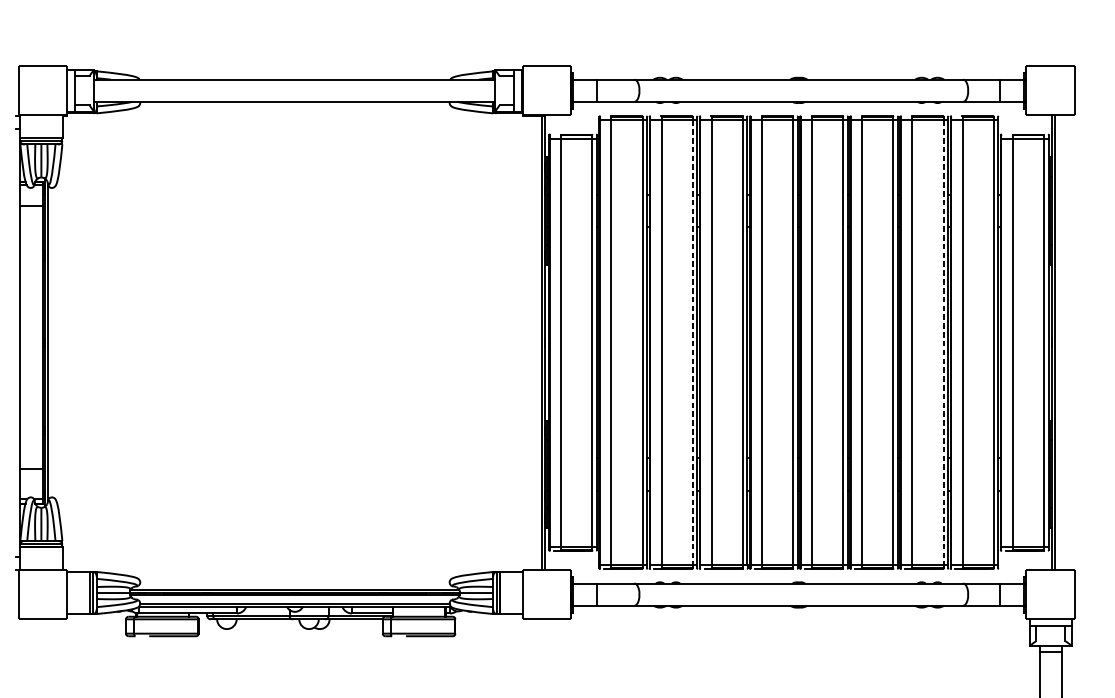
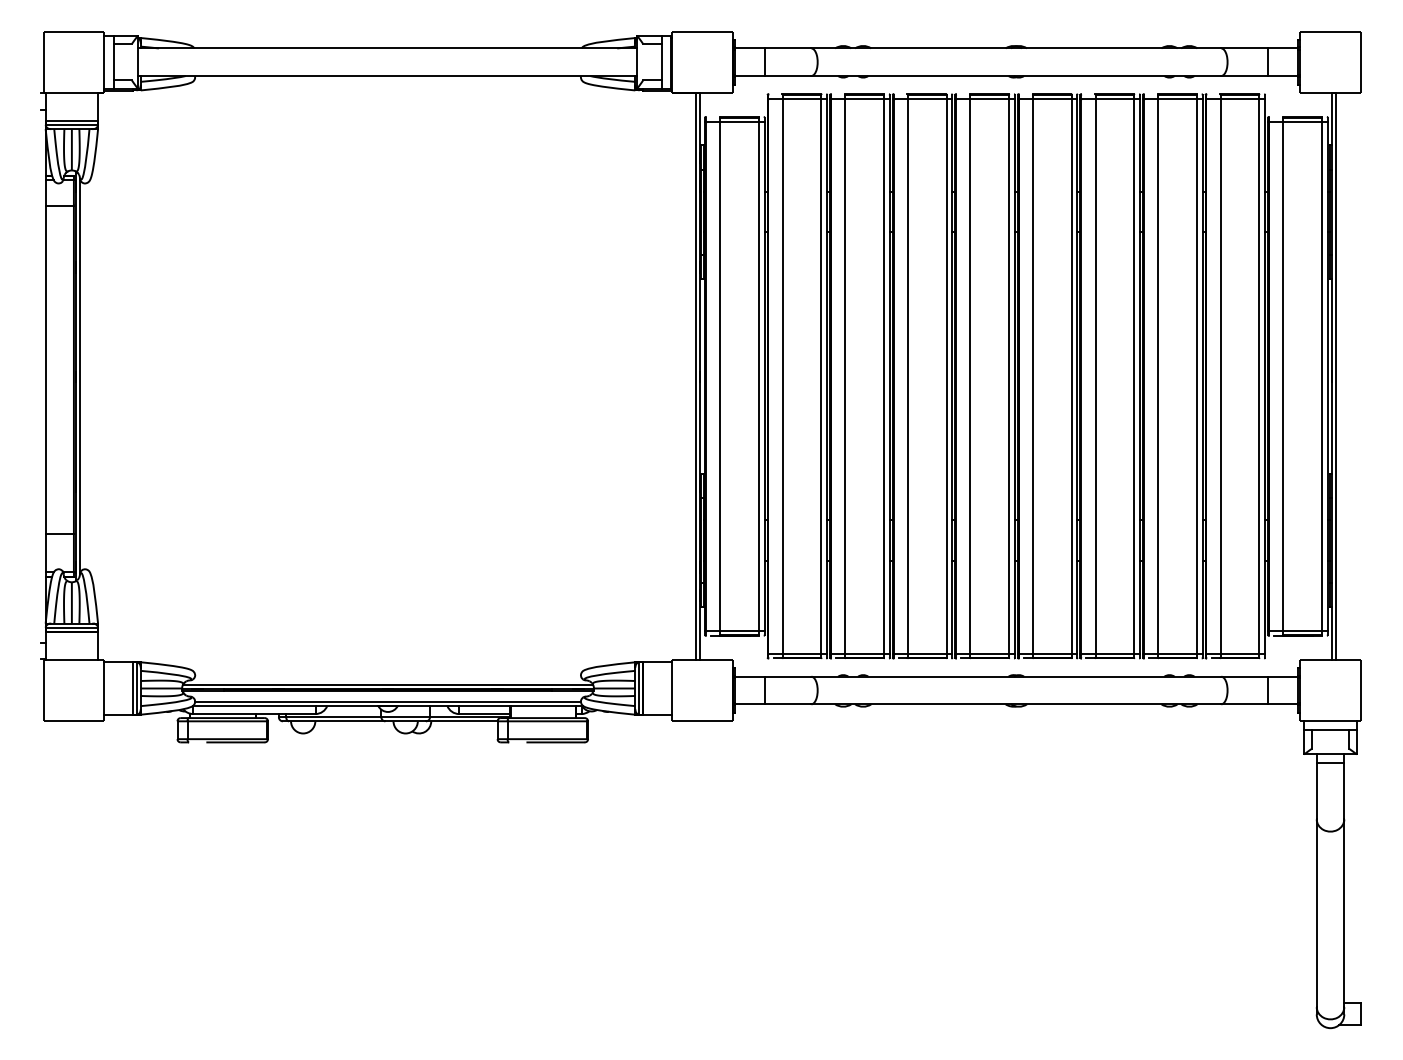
line: (693, 342) -> (884, 376), dashed -> solid
line: (943, 342) -> (1196, 376), dashed -> solid

